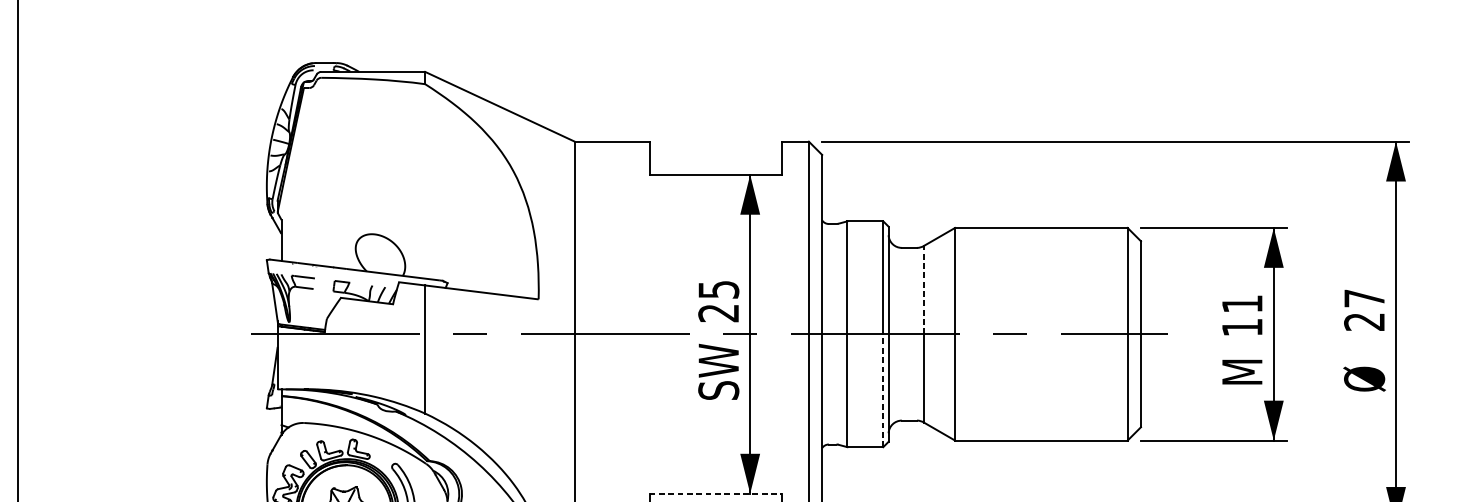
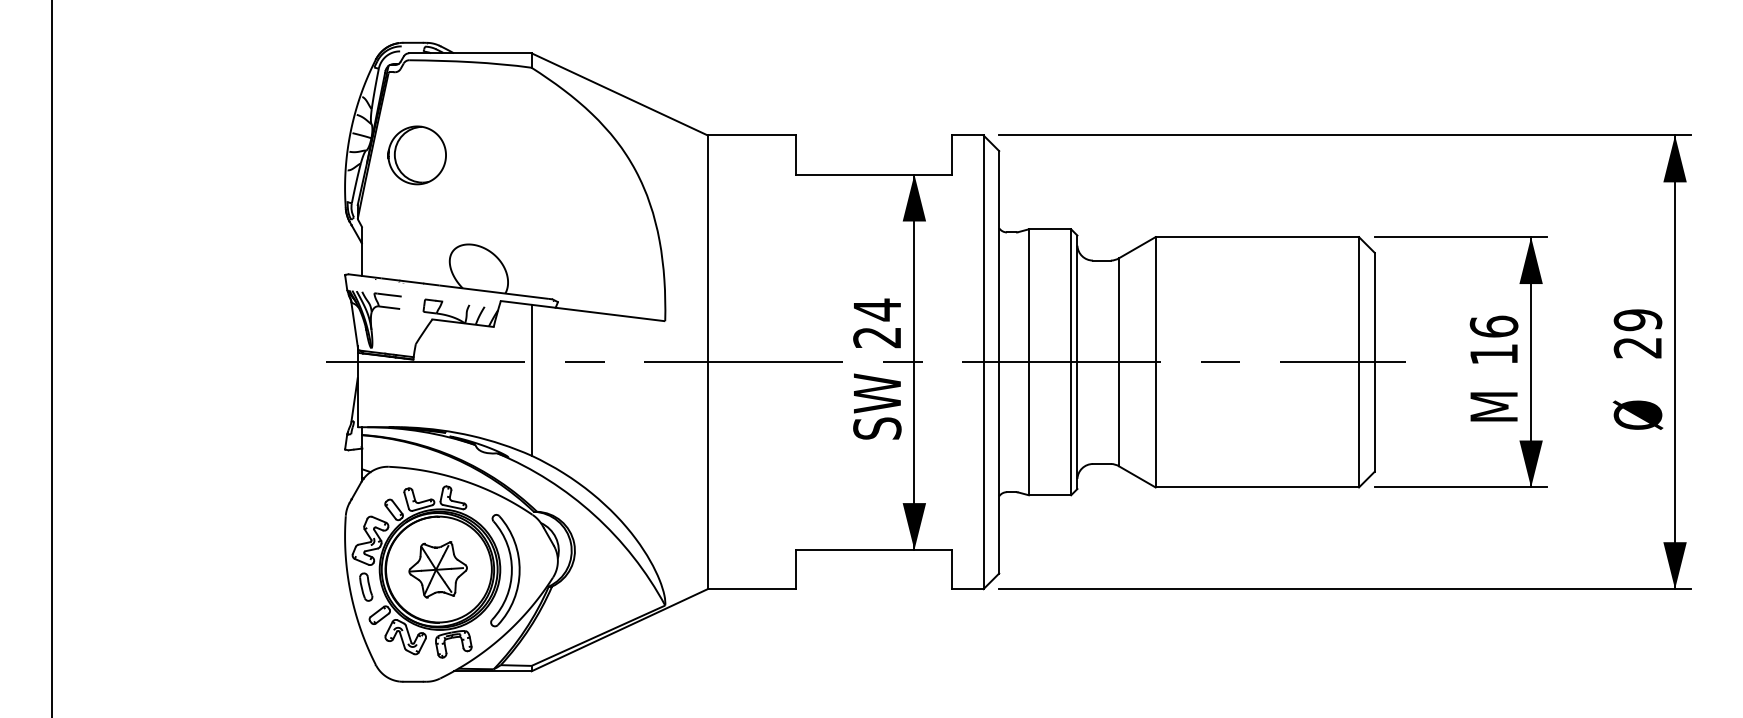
part: (327, 158) -> (416, 155), added
text: (718, 289) -> (877, 309), 25 -> 24
line: (924, 289) -> (1119, 309), dashed -> solid
text: (1364, 298) -> (1637, 320), 27 -> 29
text: (1241, 303) -> (1493, 326), 11 -> 16
line: (883, 390) -> (1071, 428), dashed -> solid
line: (716, 494) -> (874, 550), dashed -> solid

